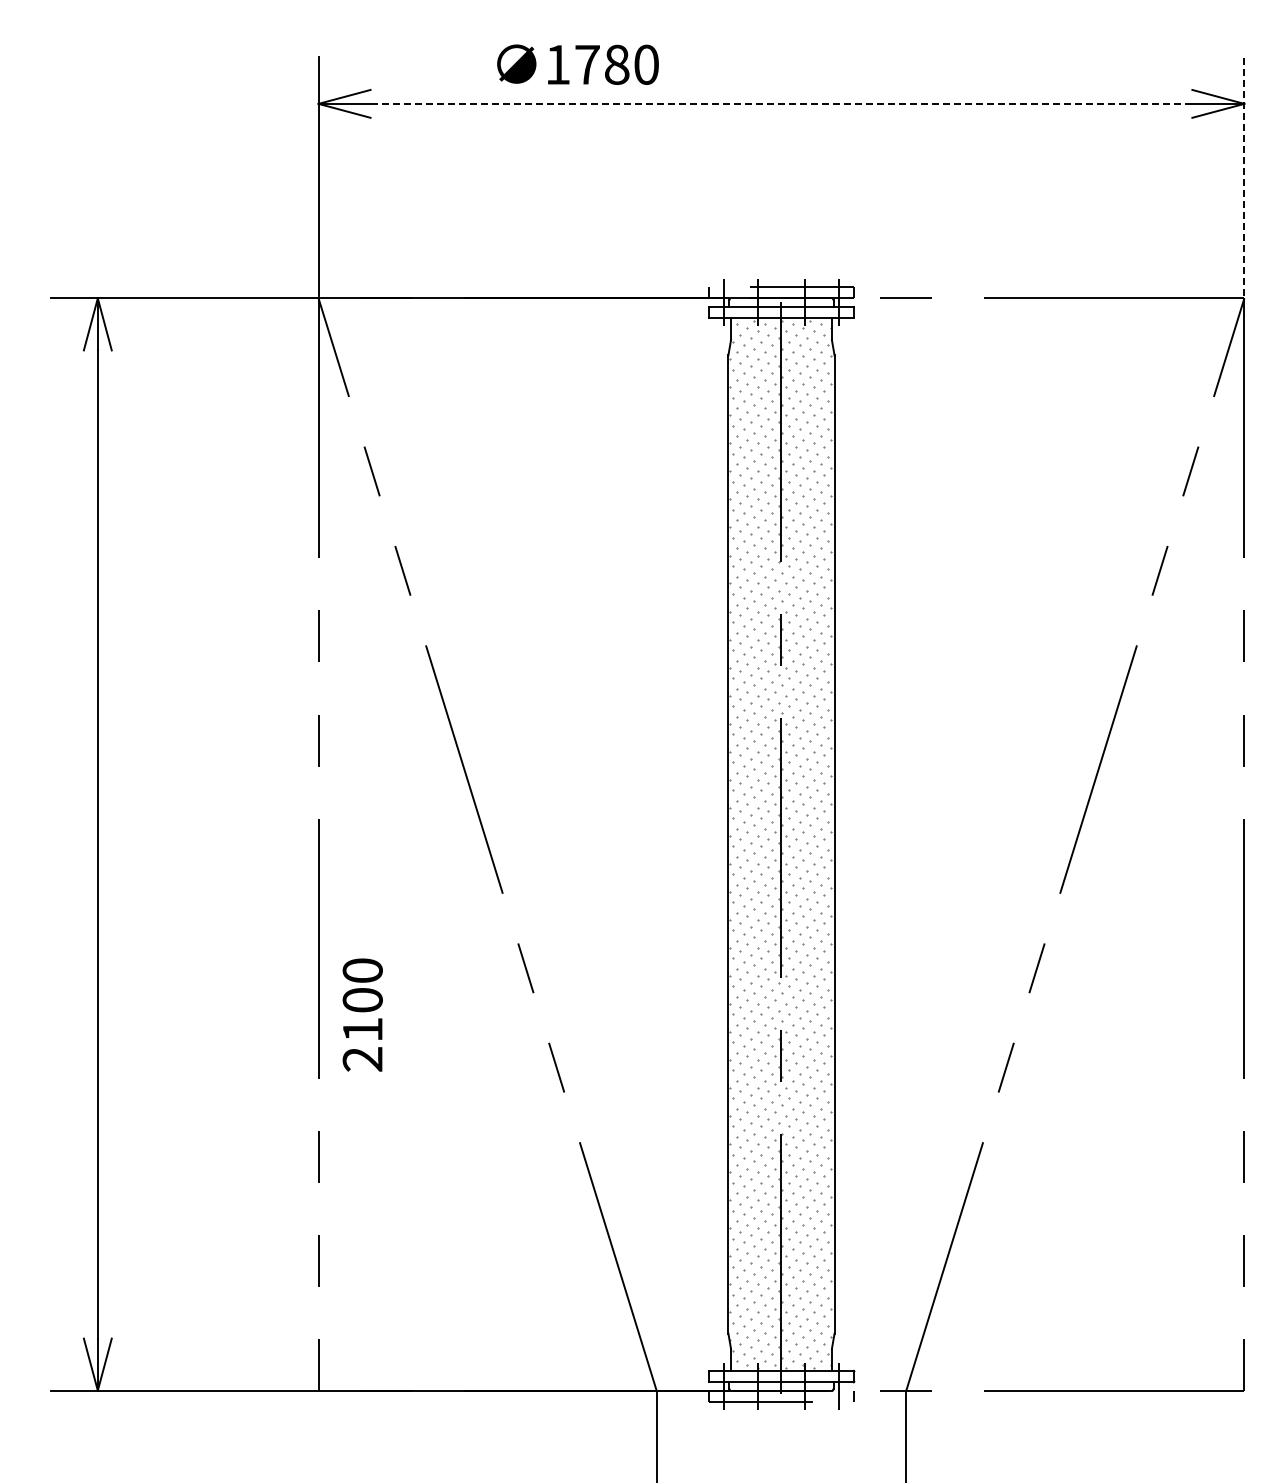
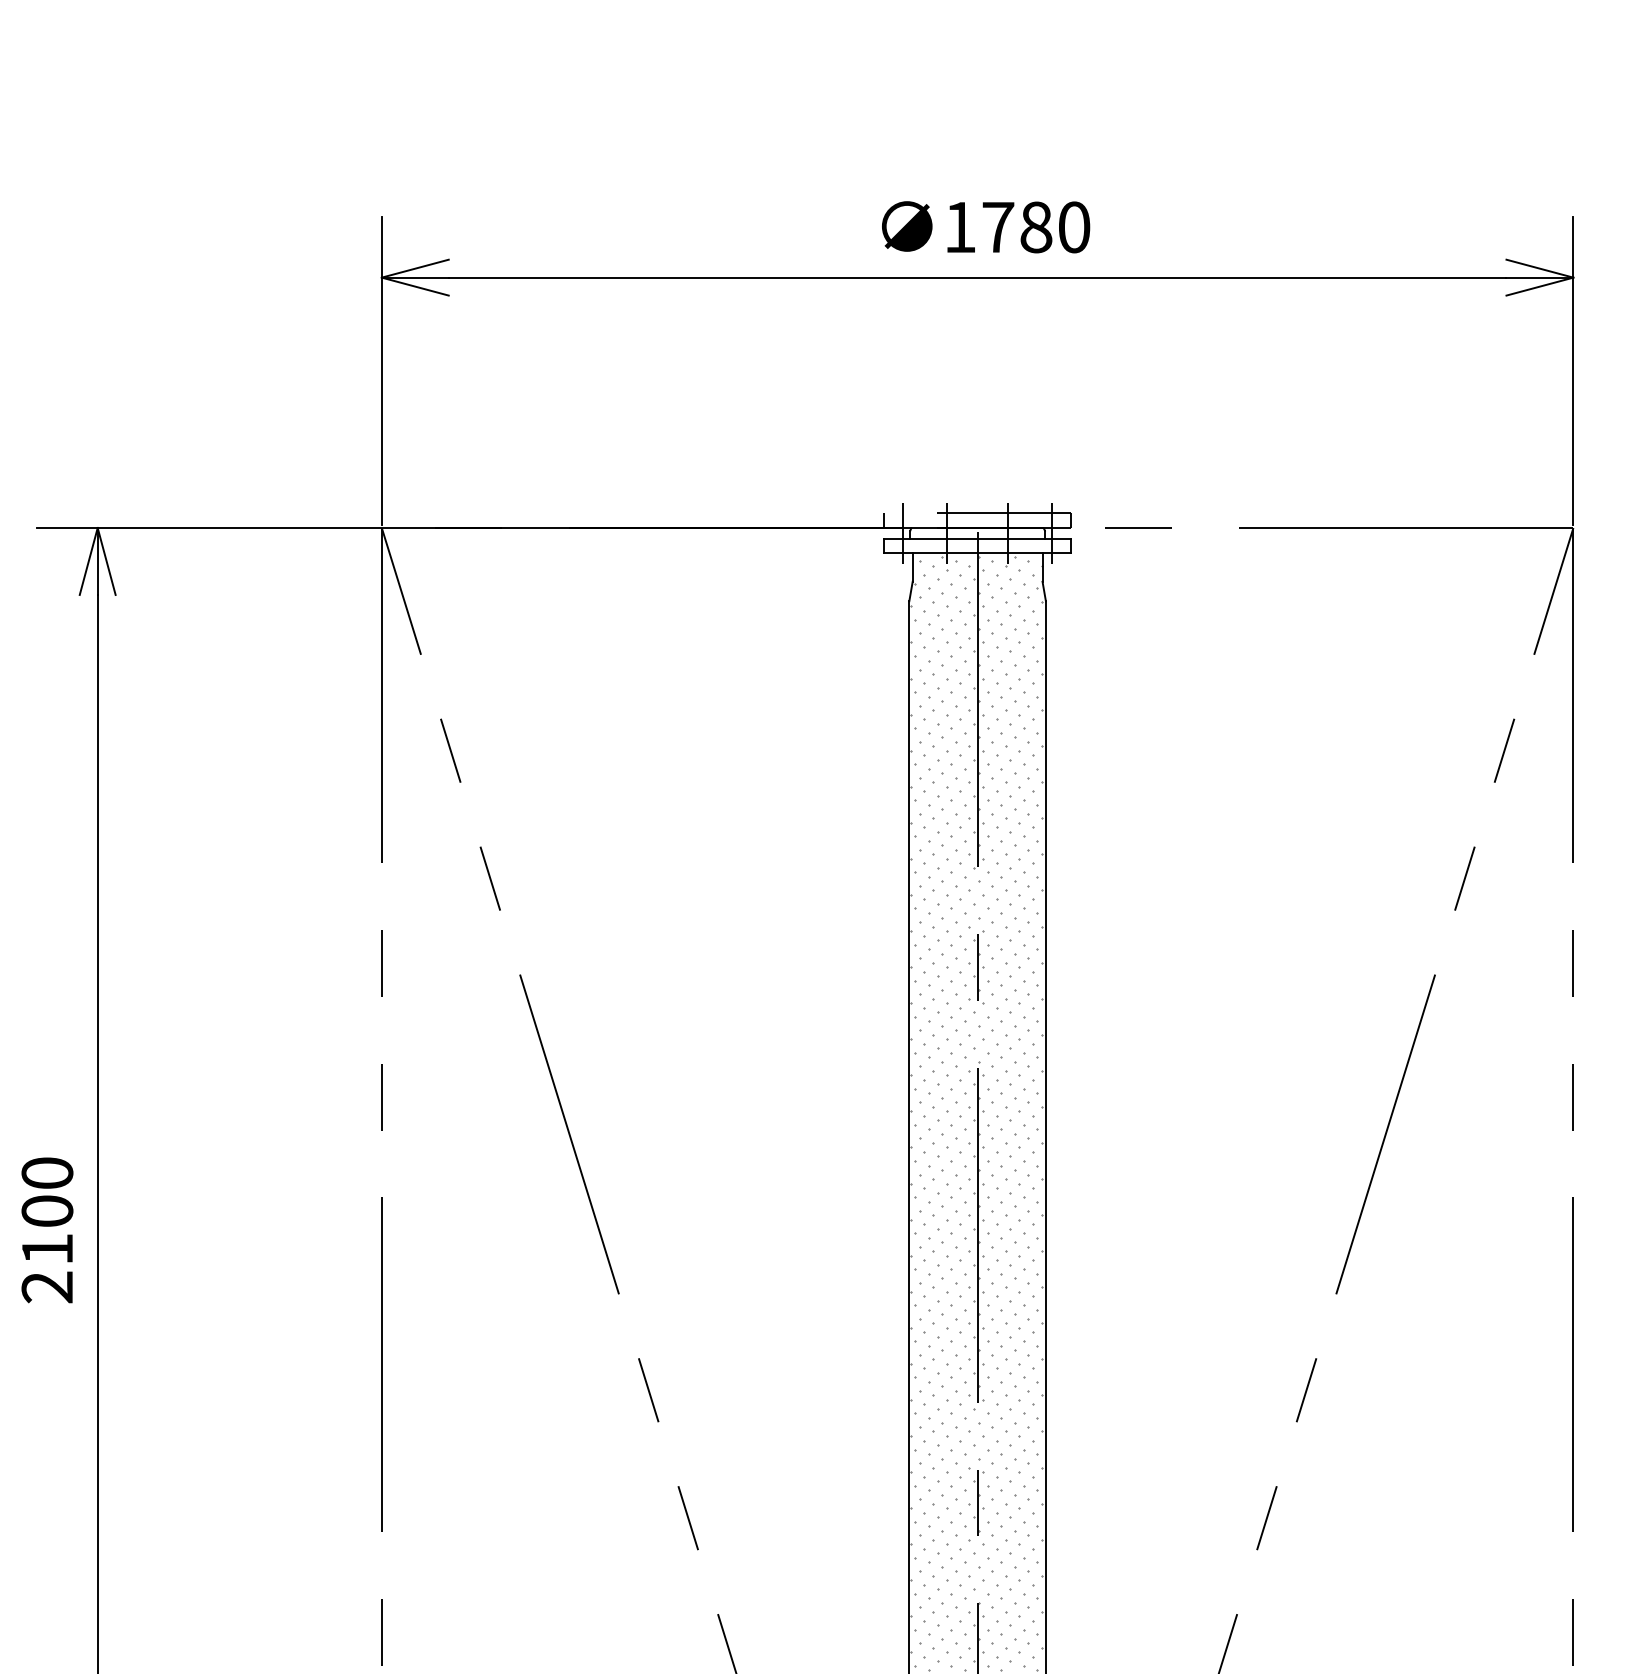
text: (577, 64) -> (985, 226), moved
line: (781, 103) -> (977, 277), dashed -> solid
line: (1244, 175) -> (1573, 369), dashed -> solid
text: (362, 1014) -> (47, 1229), moved

